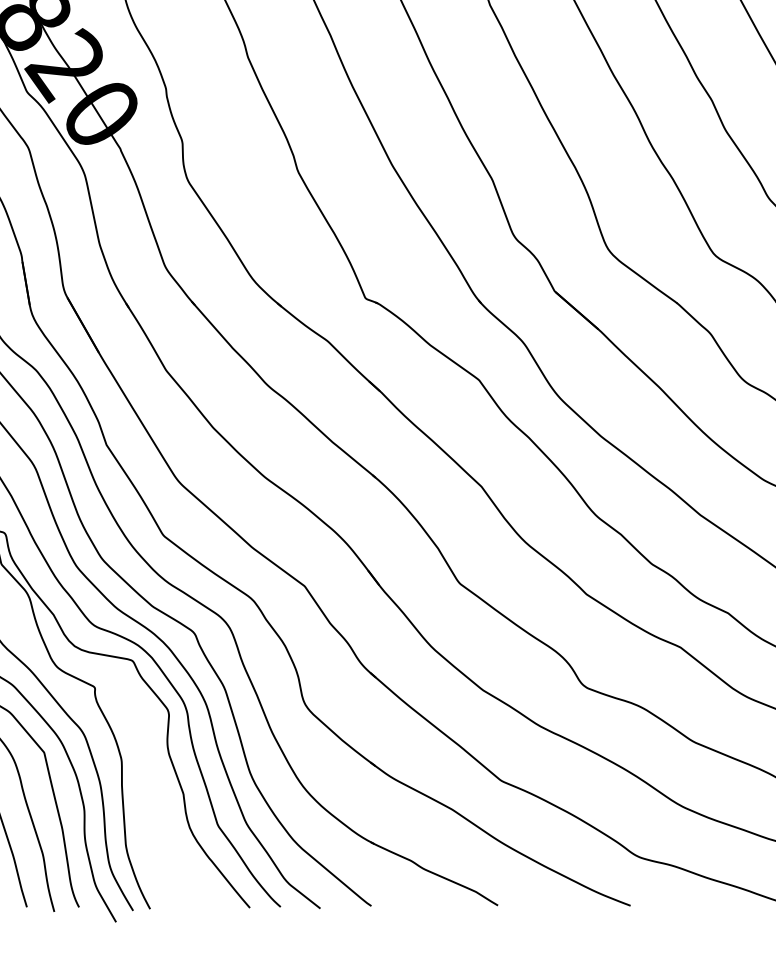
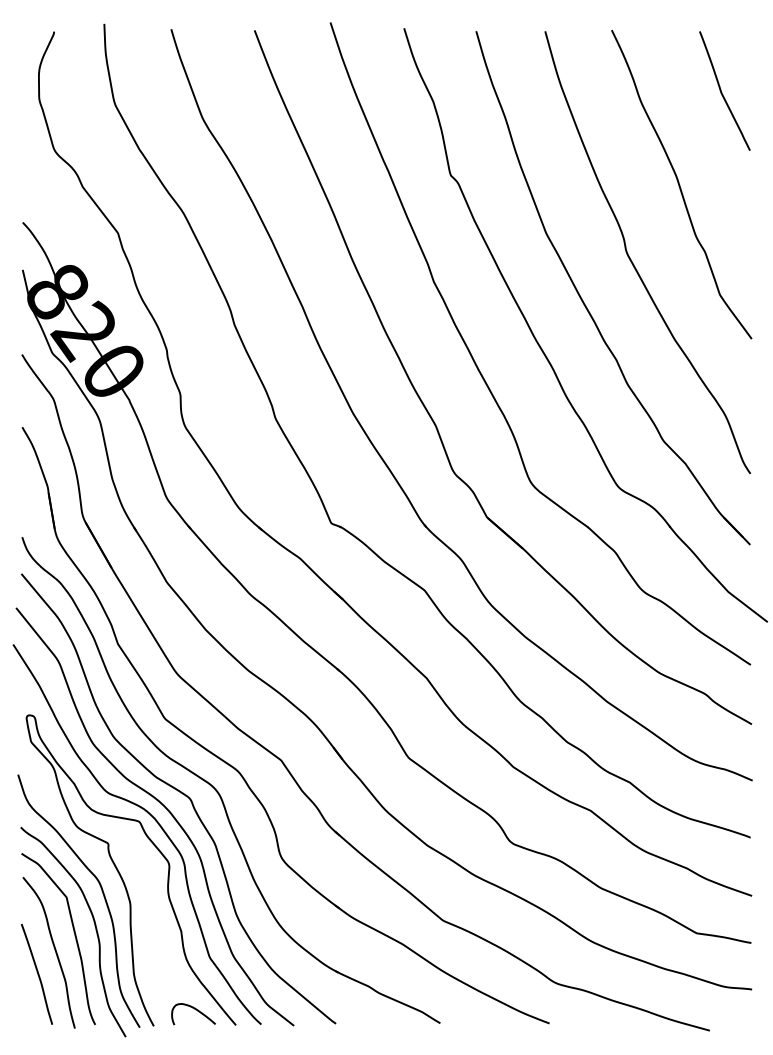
curve: (200, 889) -> (195, 1010), added

